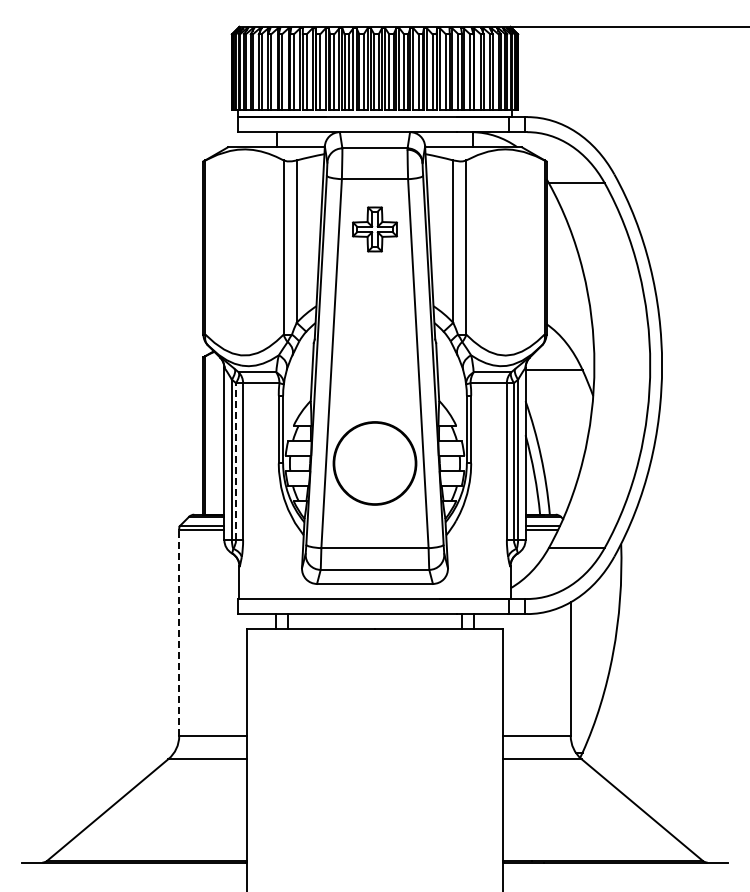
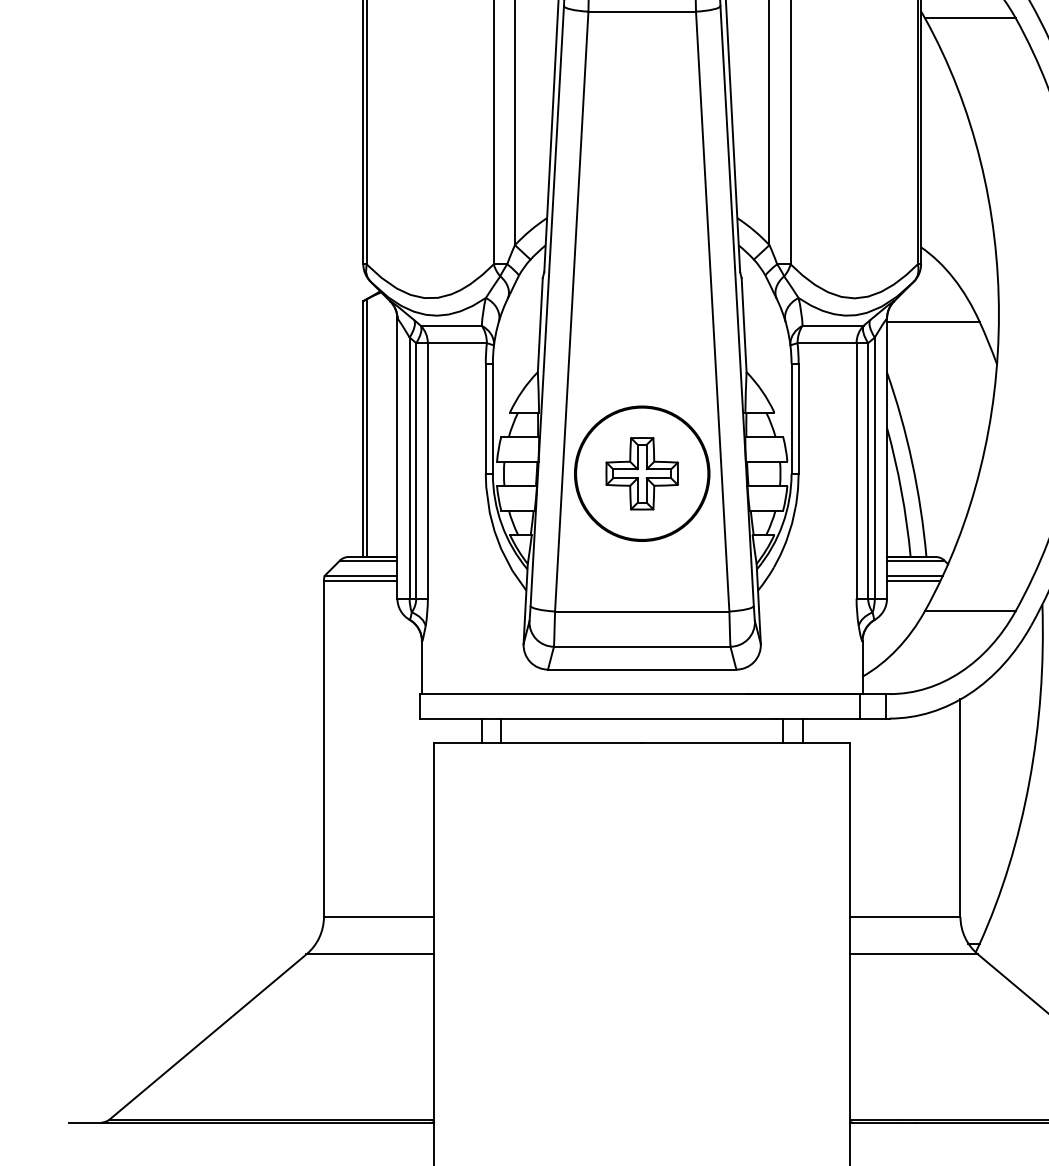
part: (374, 229) -> (641, 473), moved
line: (236, 461) -> (417, 470), dashed -> solid
line: (179, 632) -> (324, 748), dashed -> solid

